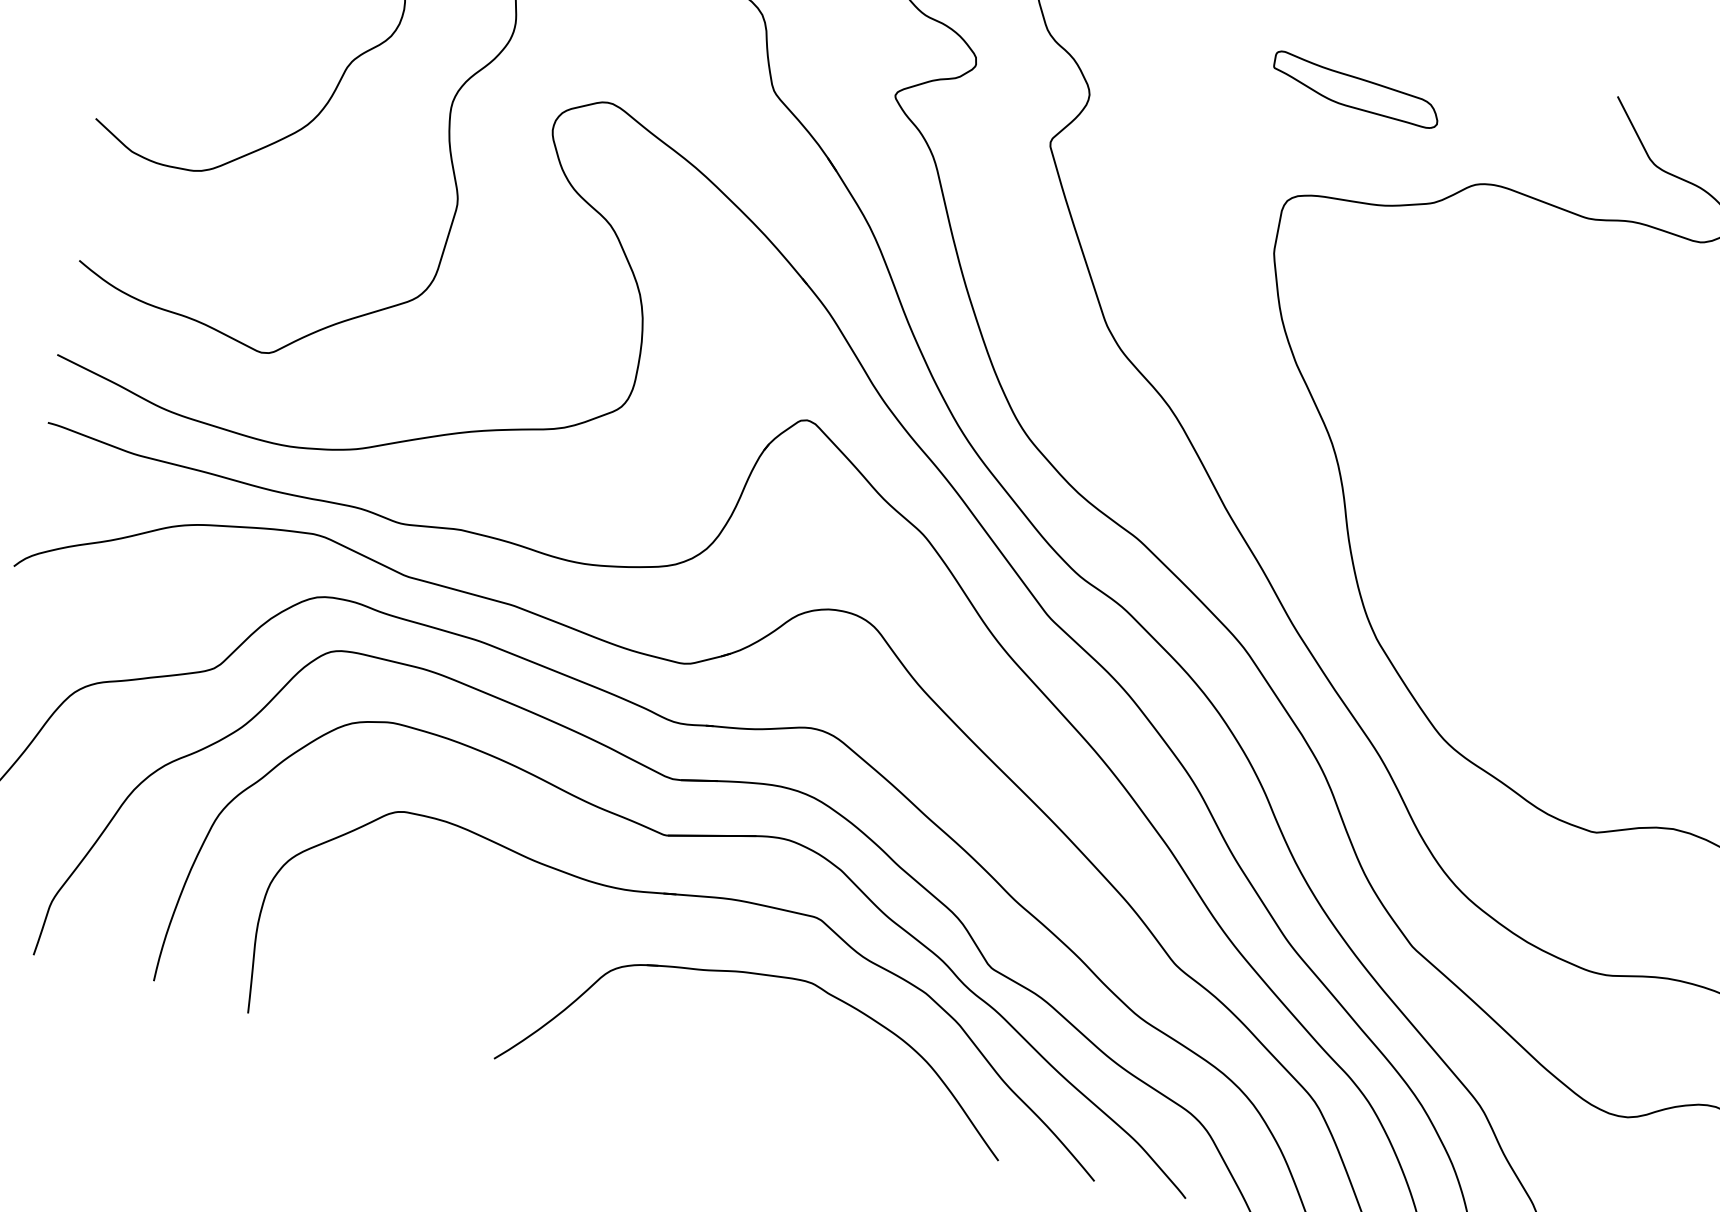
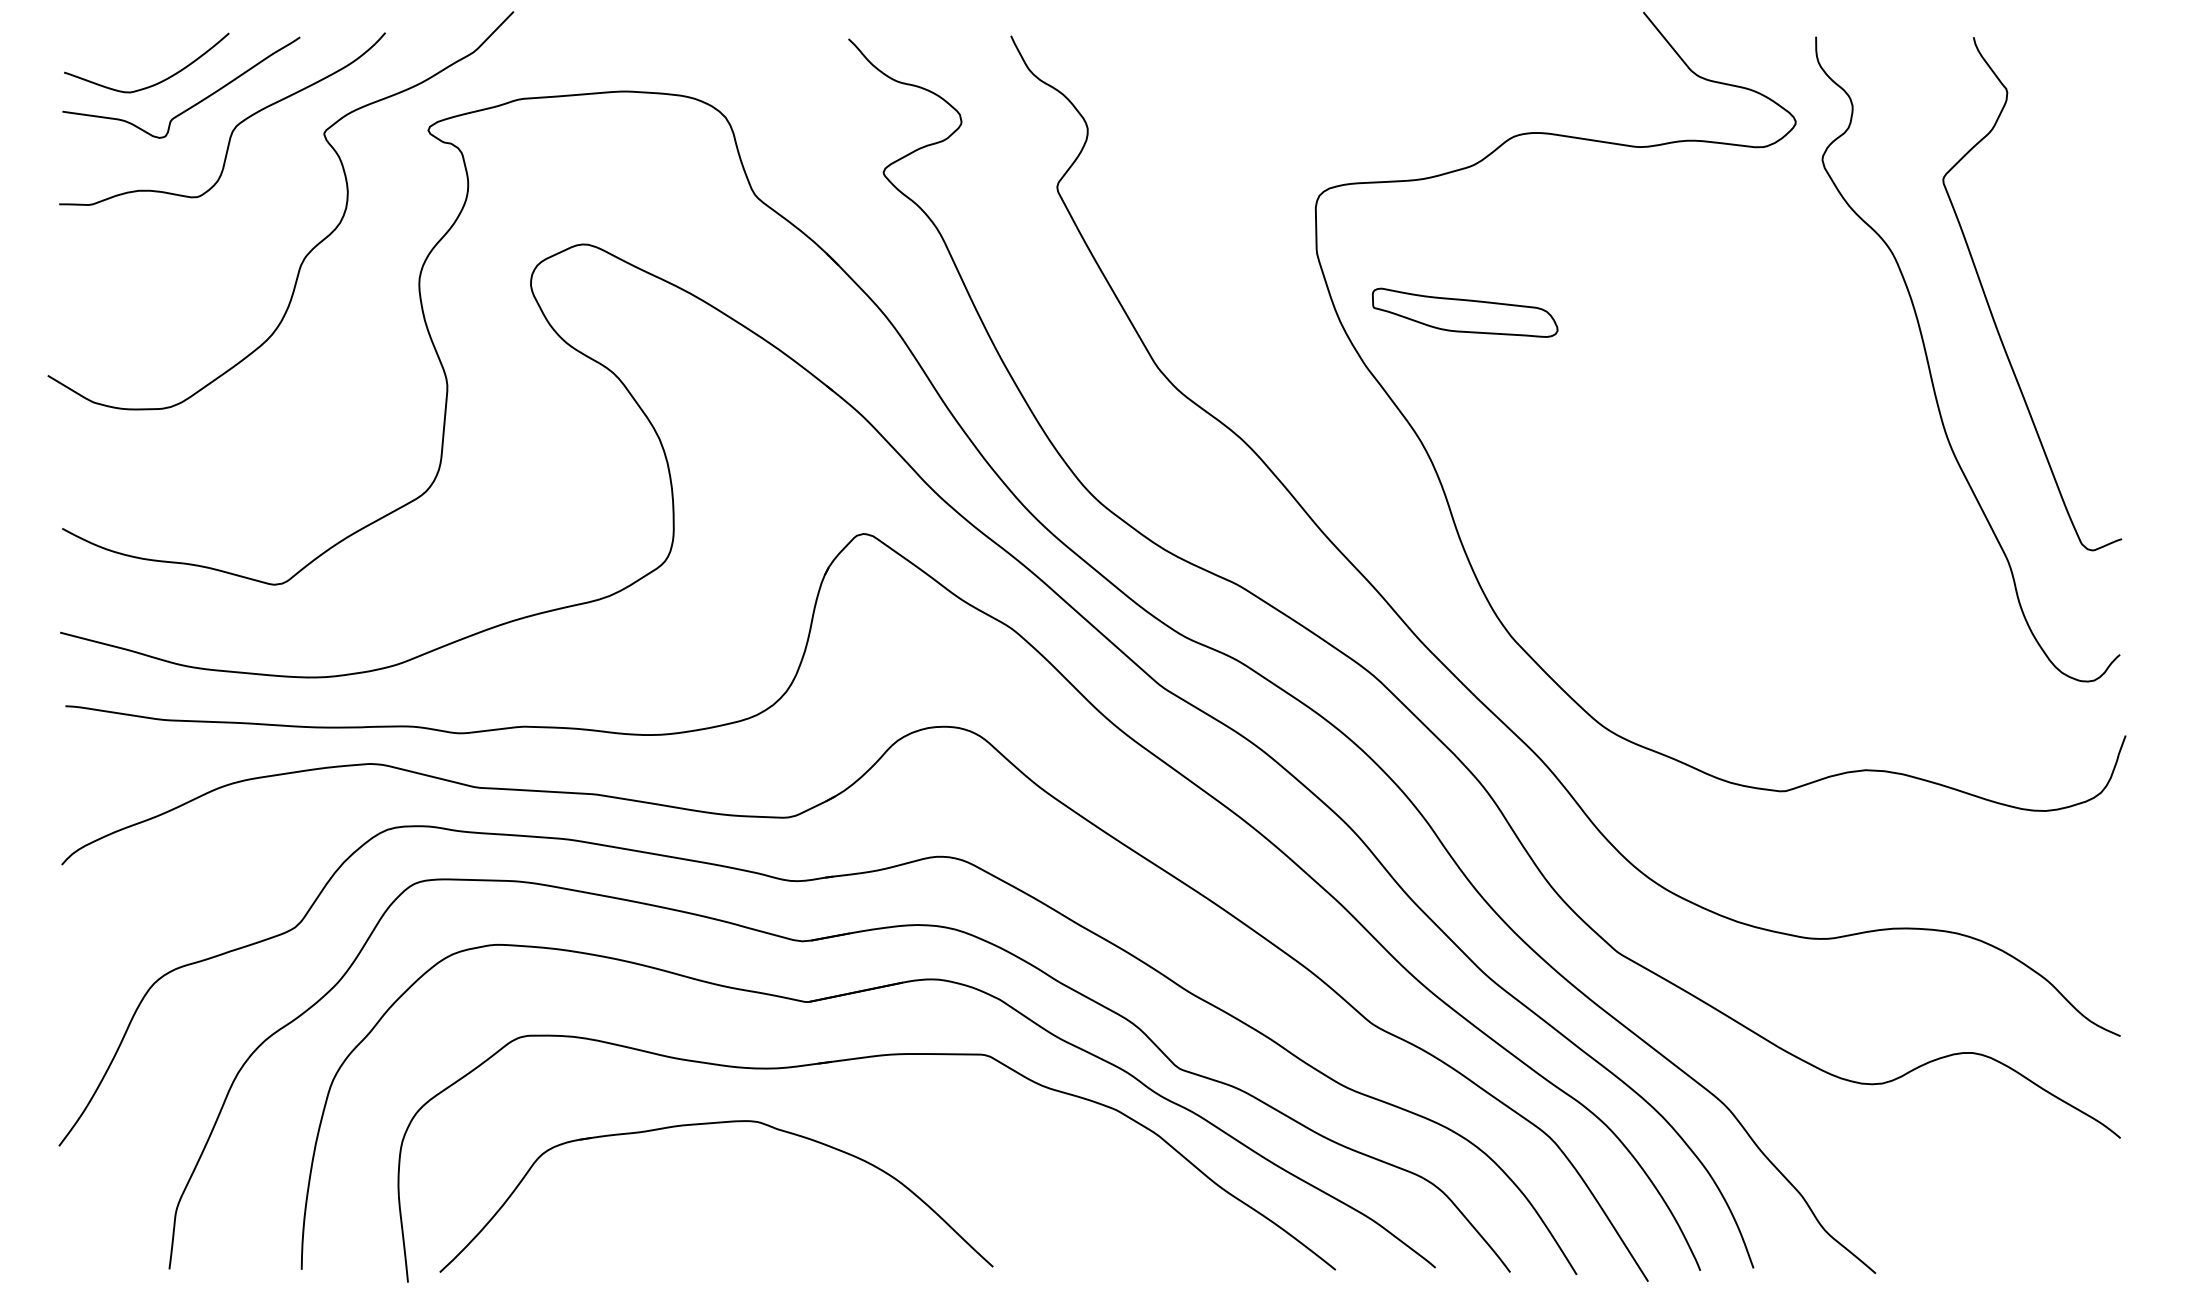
part: (1355, 89) -> (1464, 312), moved
part: (768, 976) -> (710, 1124), moved

